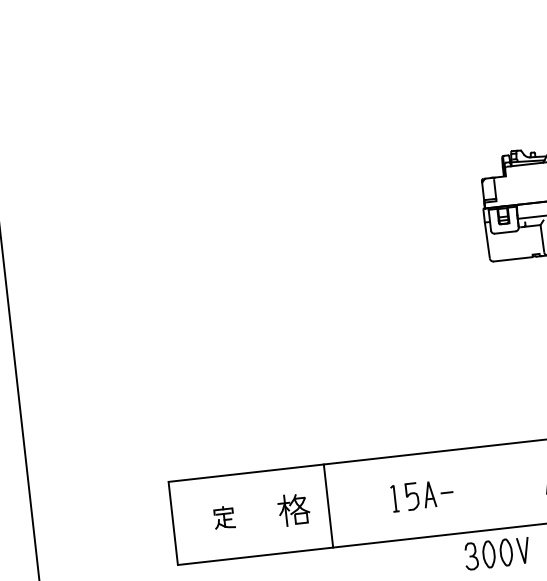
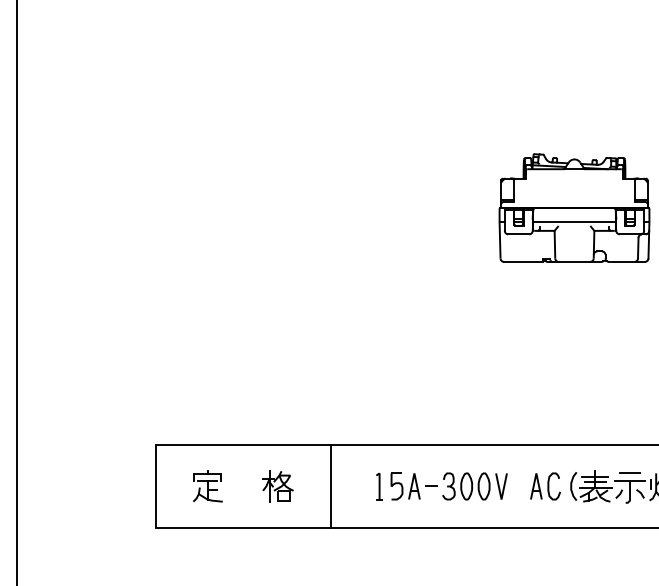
line: (328, 506) -> (330, 486), moved
part: (224, 517) -> (207, 486), size x1.43
part: (496, 553) -> (474, 486), moved

